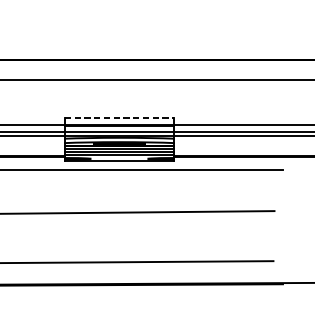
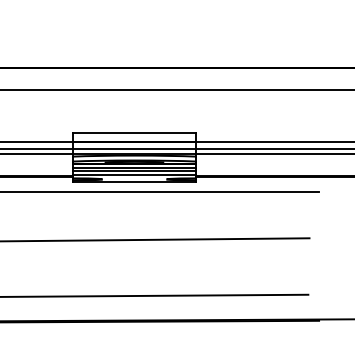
line: (119, 118) -> (134, 133), dashed -> solid

